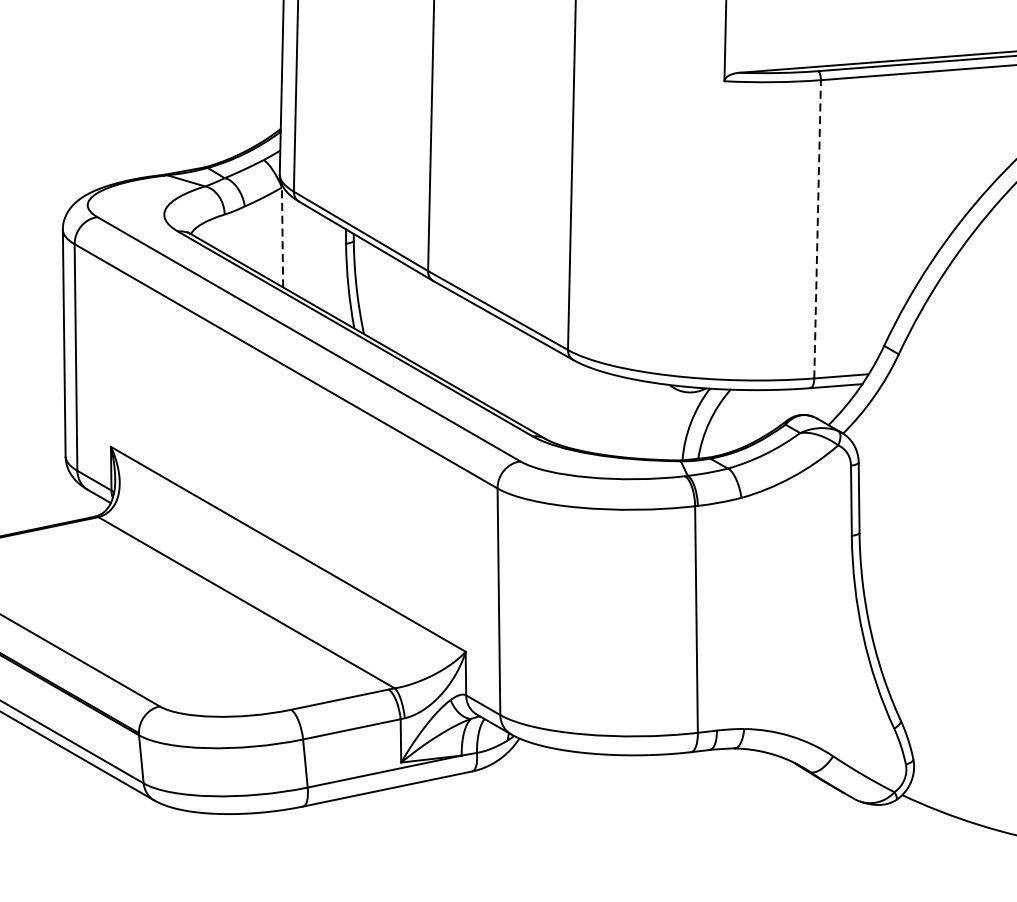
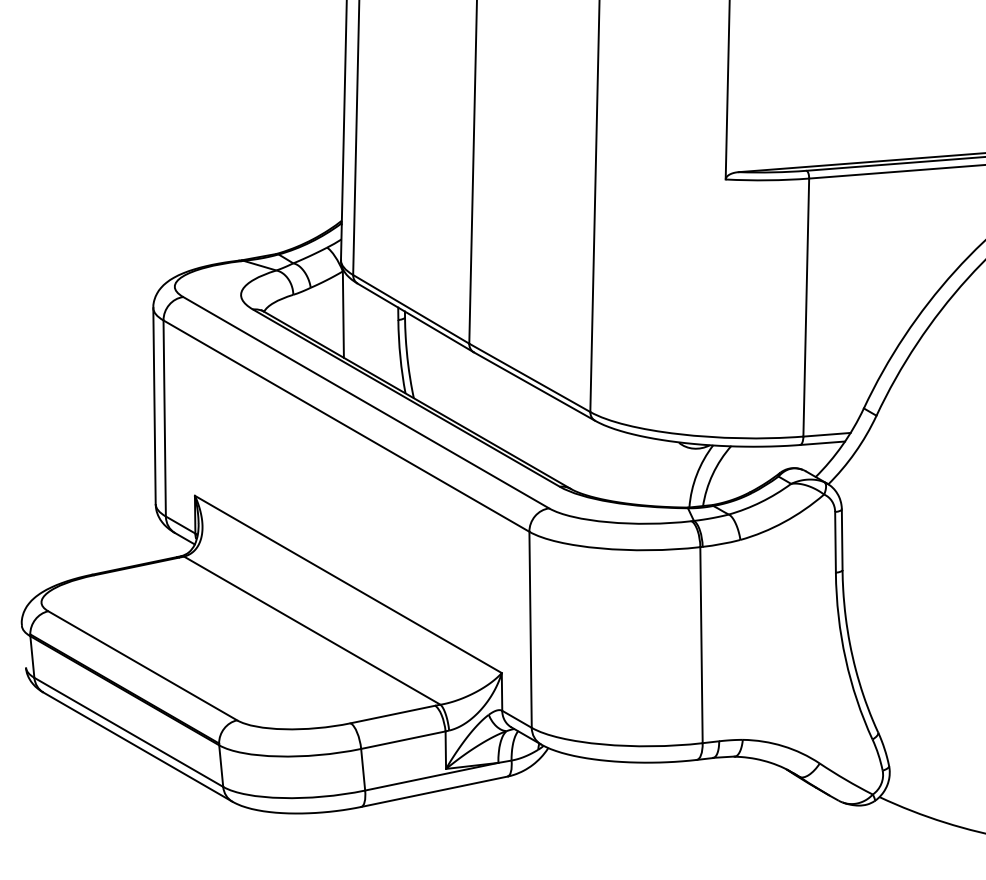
line: (817, 229) -> (806, 307), dashed -> solid
line: (282, 237) -> (343, 314), dashed -> solid

